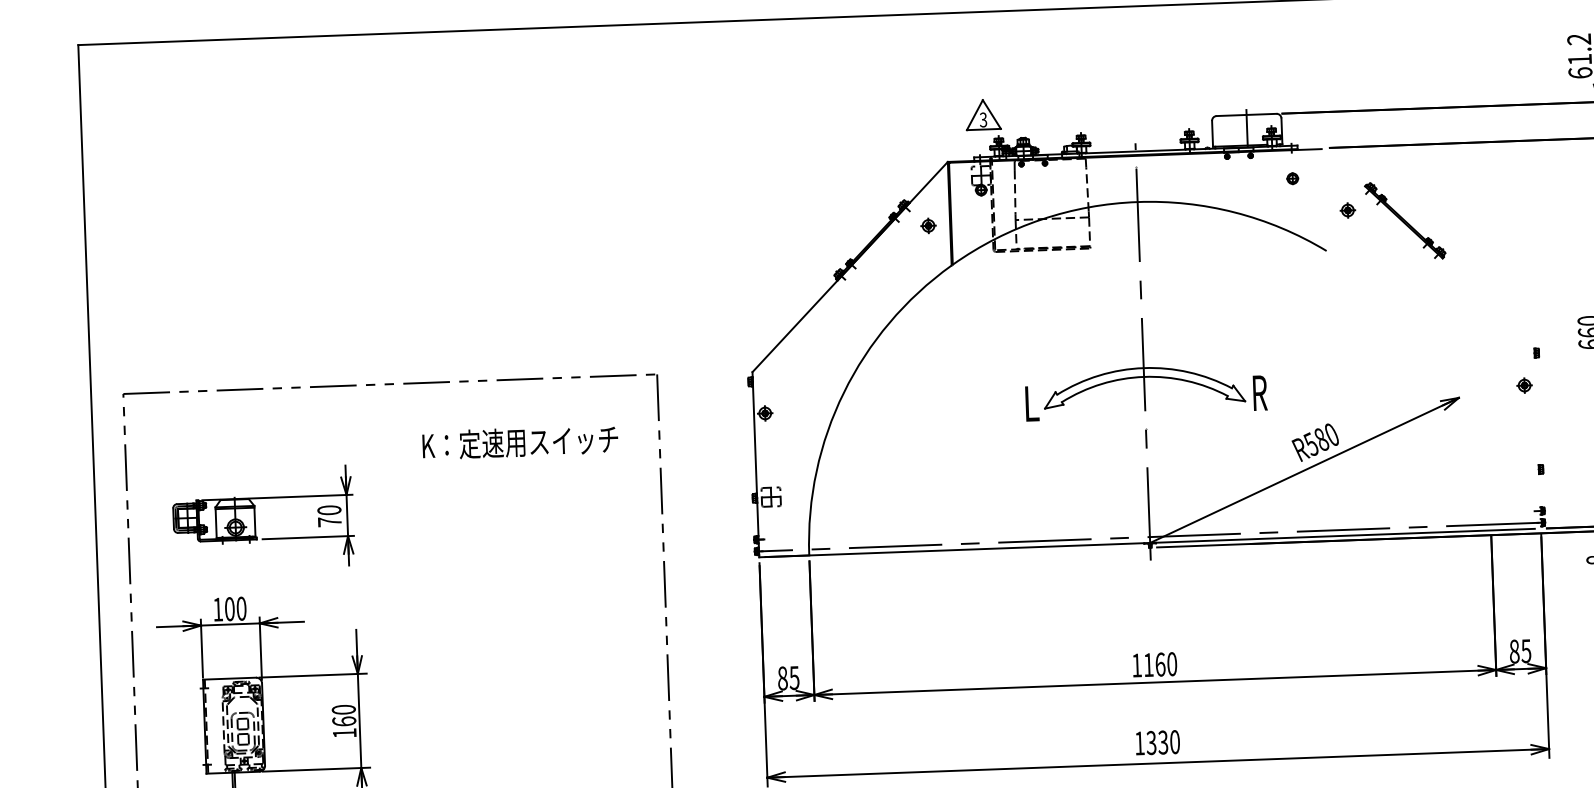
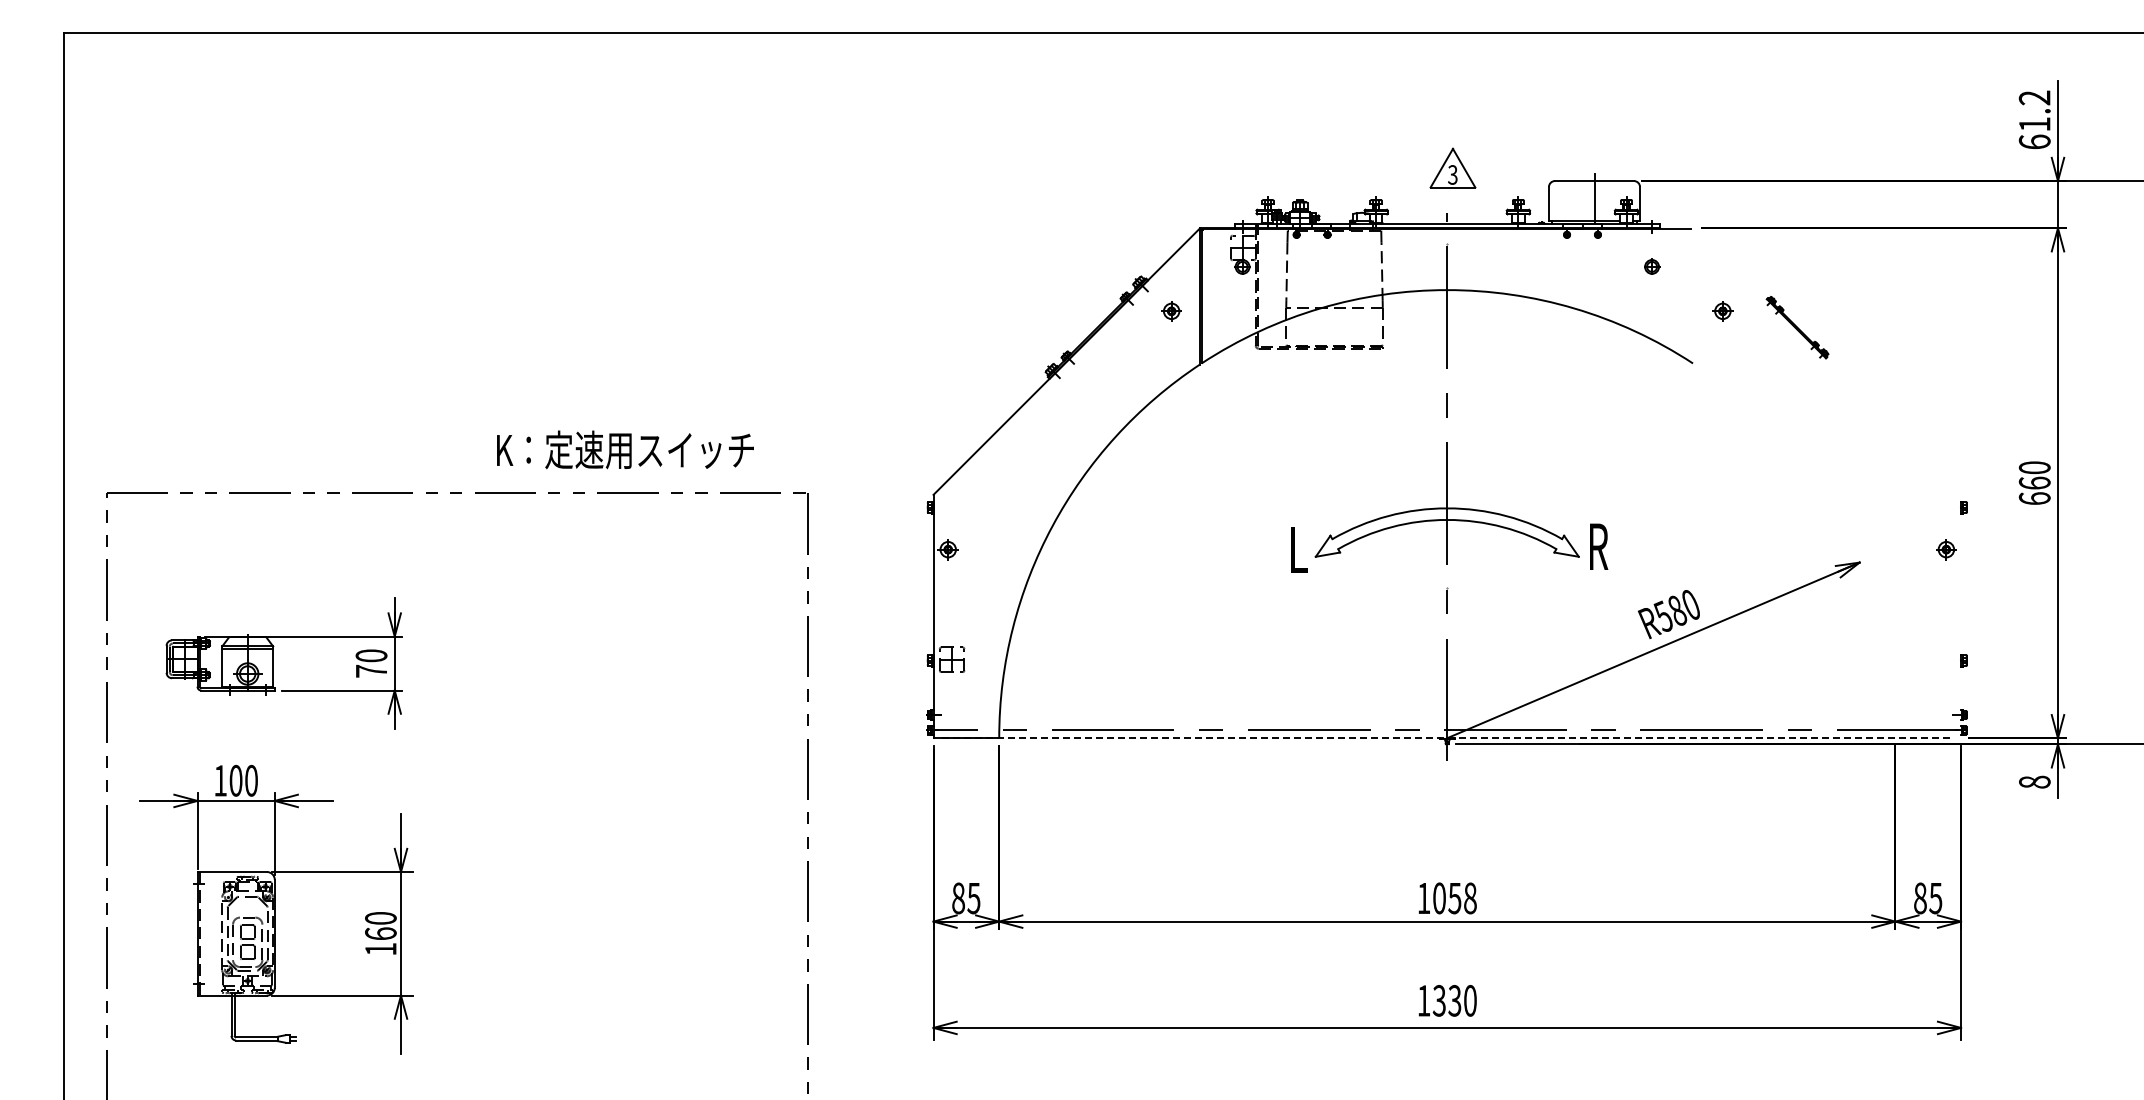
part: (982, 114) -> (1452, 167), moved
part: (1405, 220) -> (1797, 327), size x0.6
text: (520, 442) -> (625, 449), moved
line: (1150, 543) -> (1447, 738), solid -> dashed
text: (1160, 664) -> (1454, 898), 1160 -> 1058

